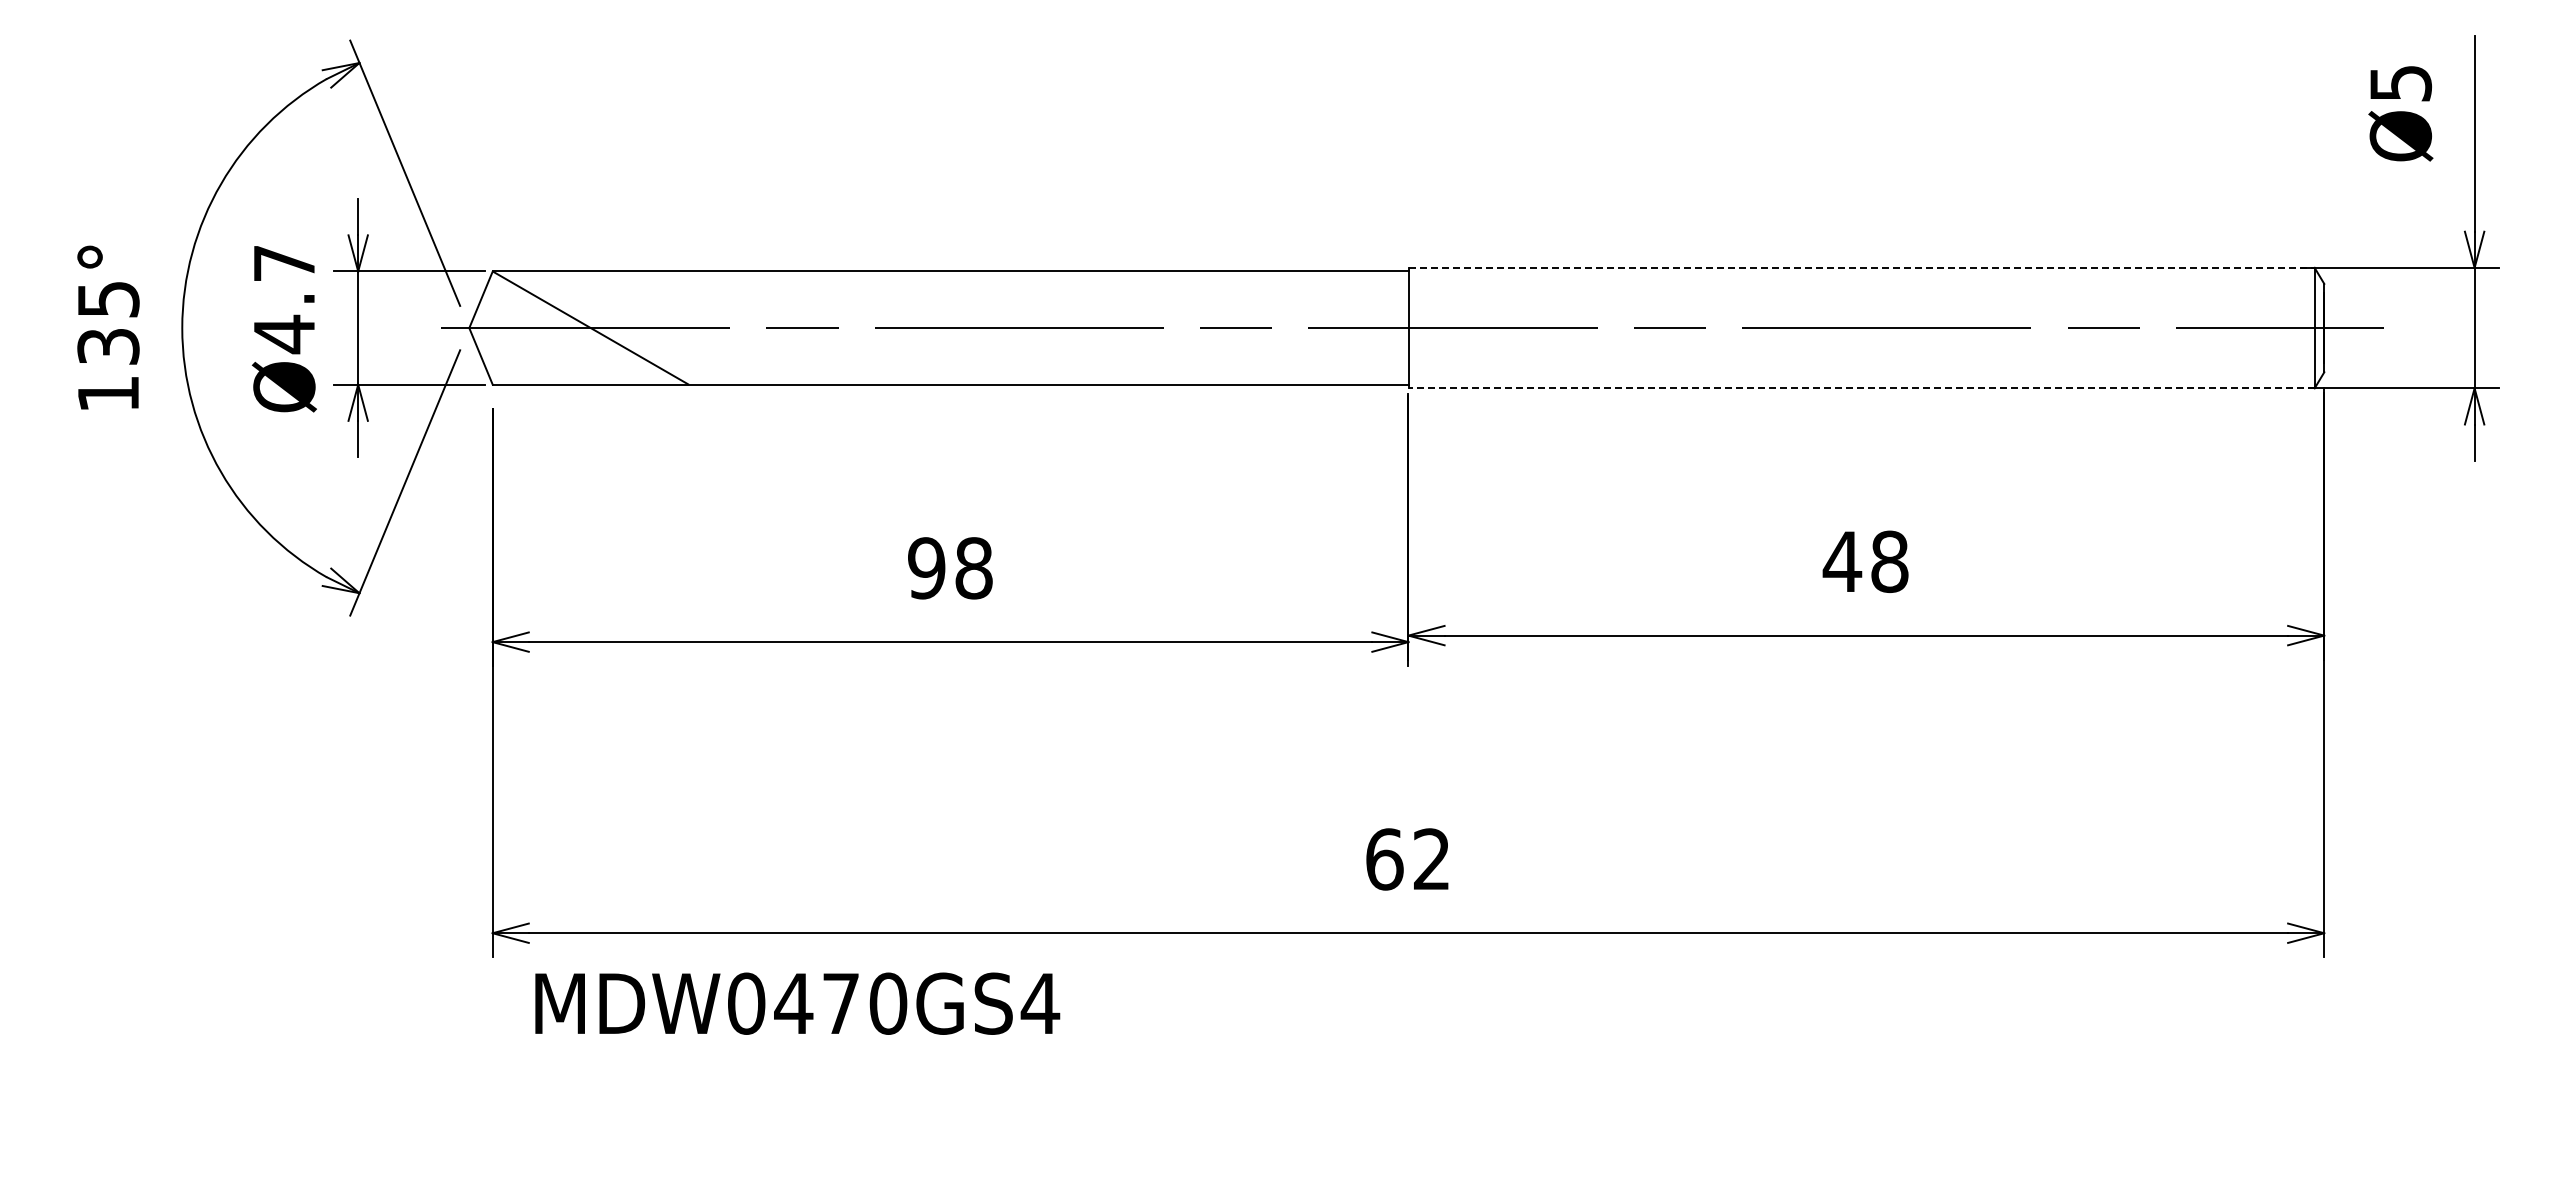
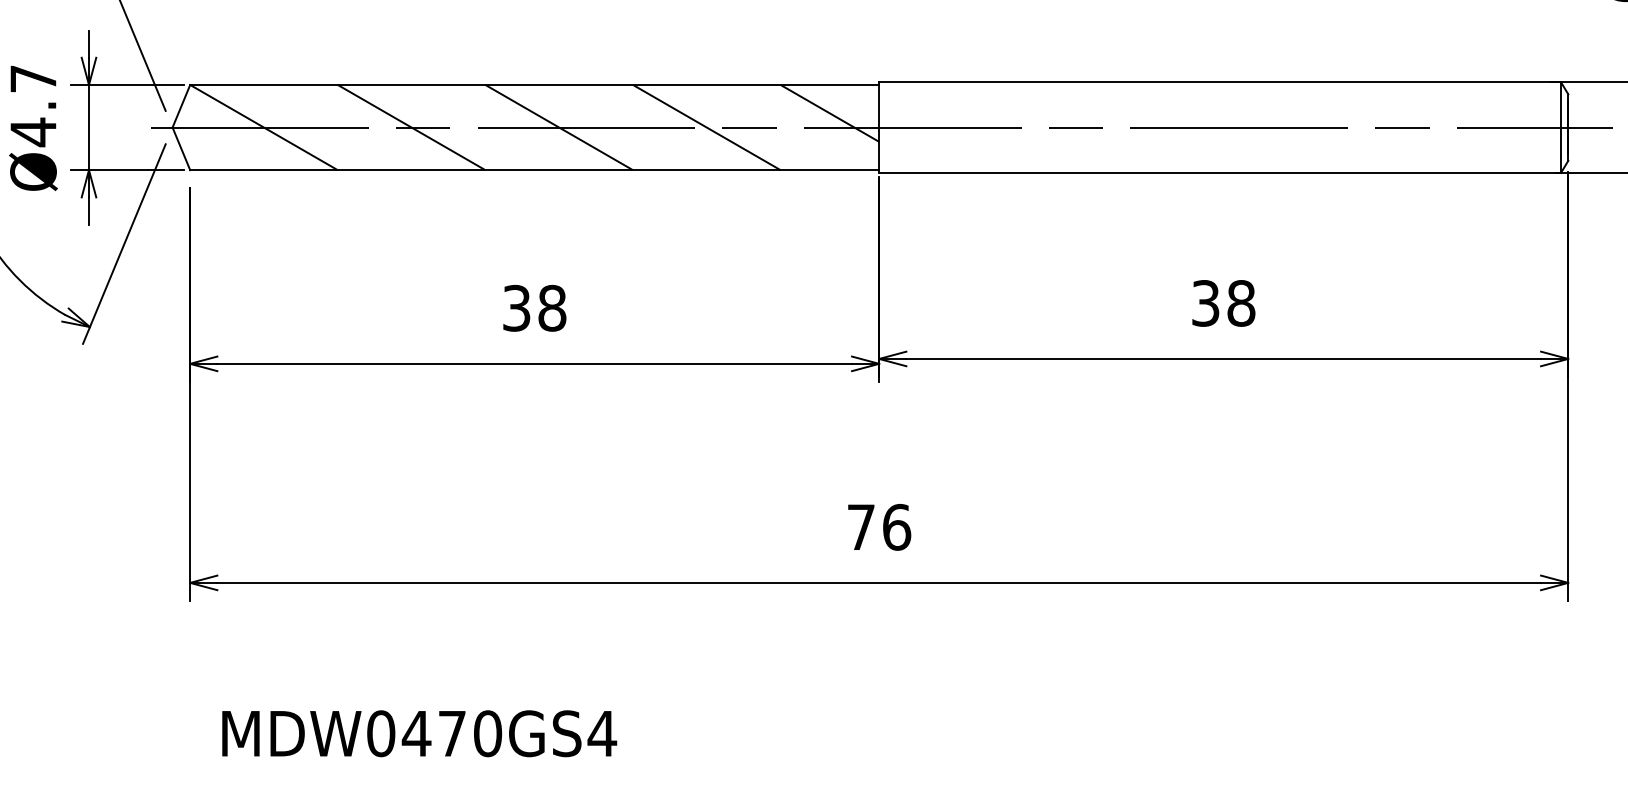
line: (1862, 267) -> (1220, 81), dashed -> solid
line: (1342, 309) -> (829, 113), added
line: (786, 327) -> (411, 127), added
line: (983, 327) -> (559, 127), added
line: (1179, 327) -> (706, 127), added
line: (1861, 388) -> (1220, 173), dashed -> solid
text: (1842, 561) -> (1205, 303), 48 -> 38
text: (926, 568) -> (516, 308), 98 -> 38
text: (1408, 859) -> (879, 527), 62 -> 76
text: (797, 1003) -> (419, 733), moved

